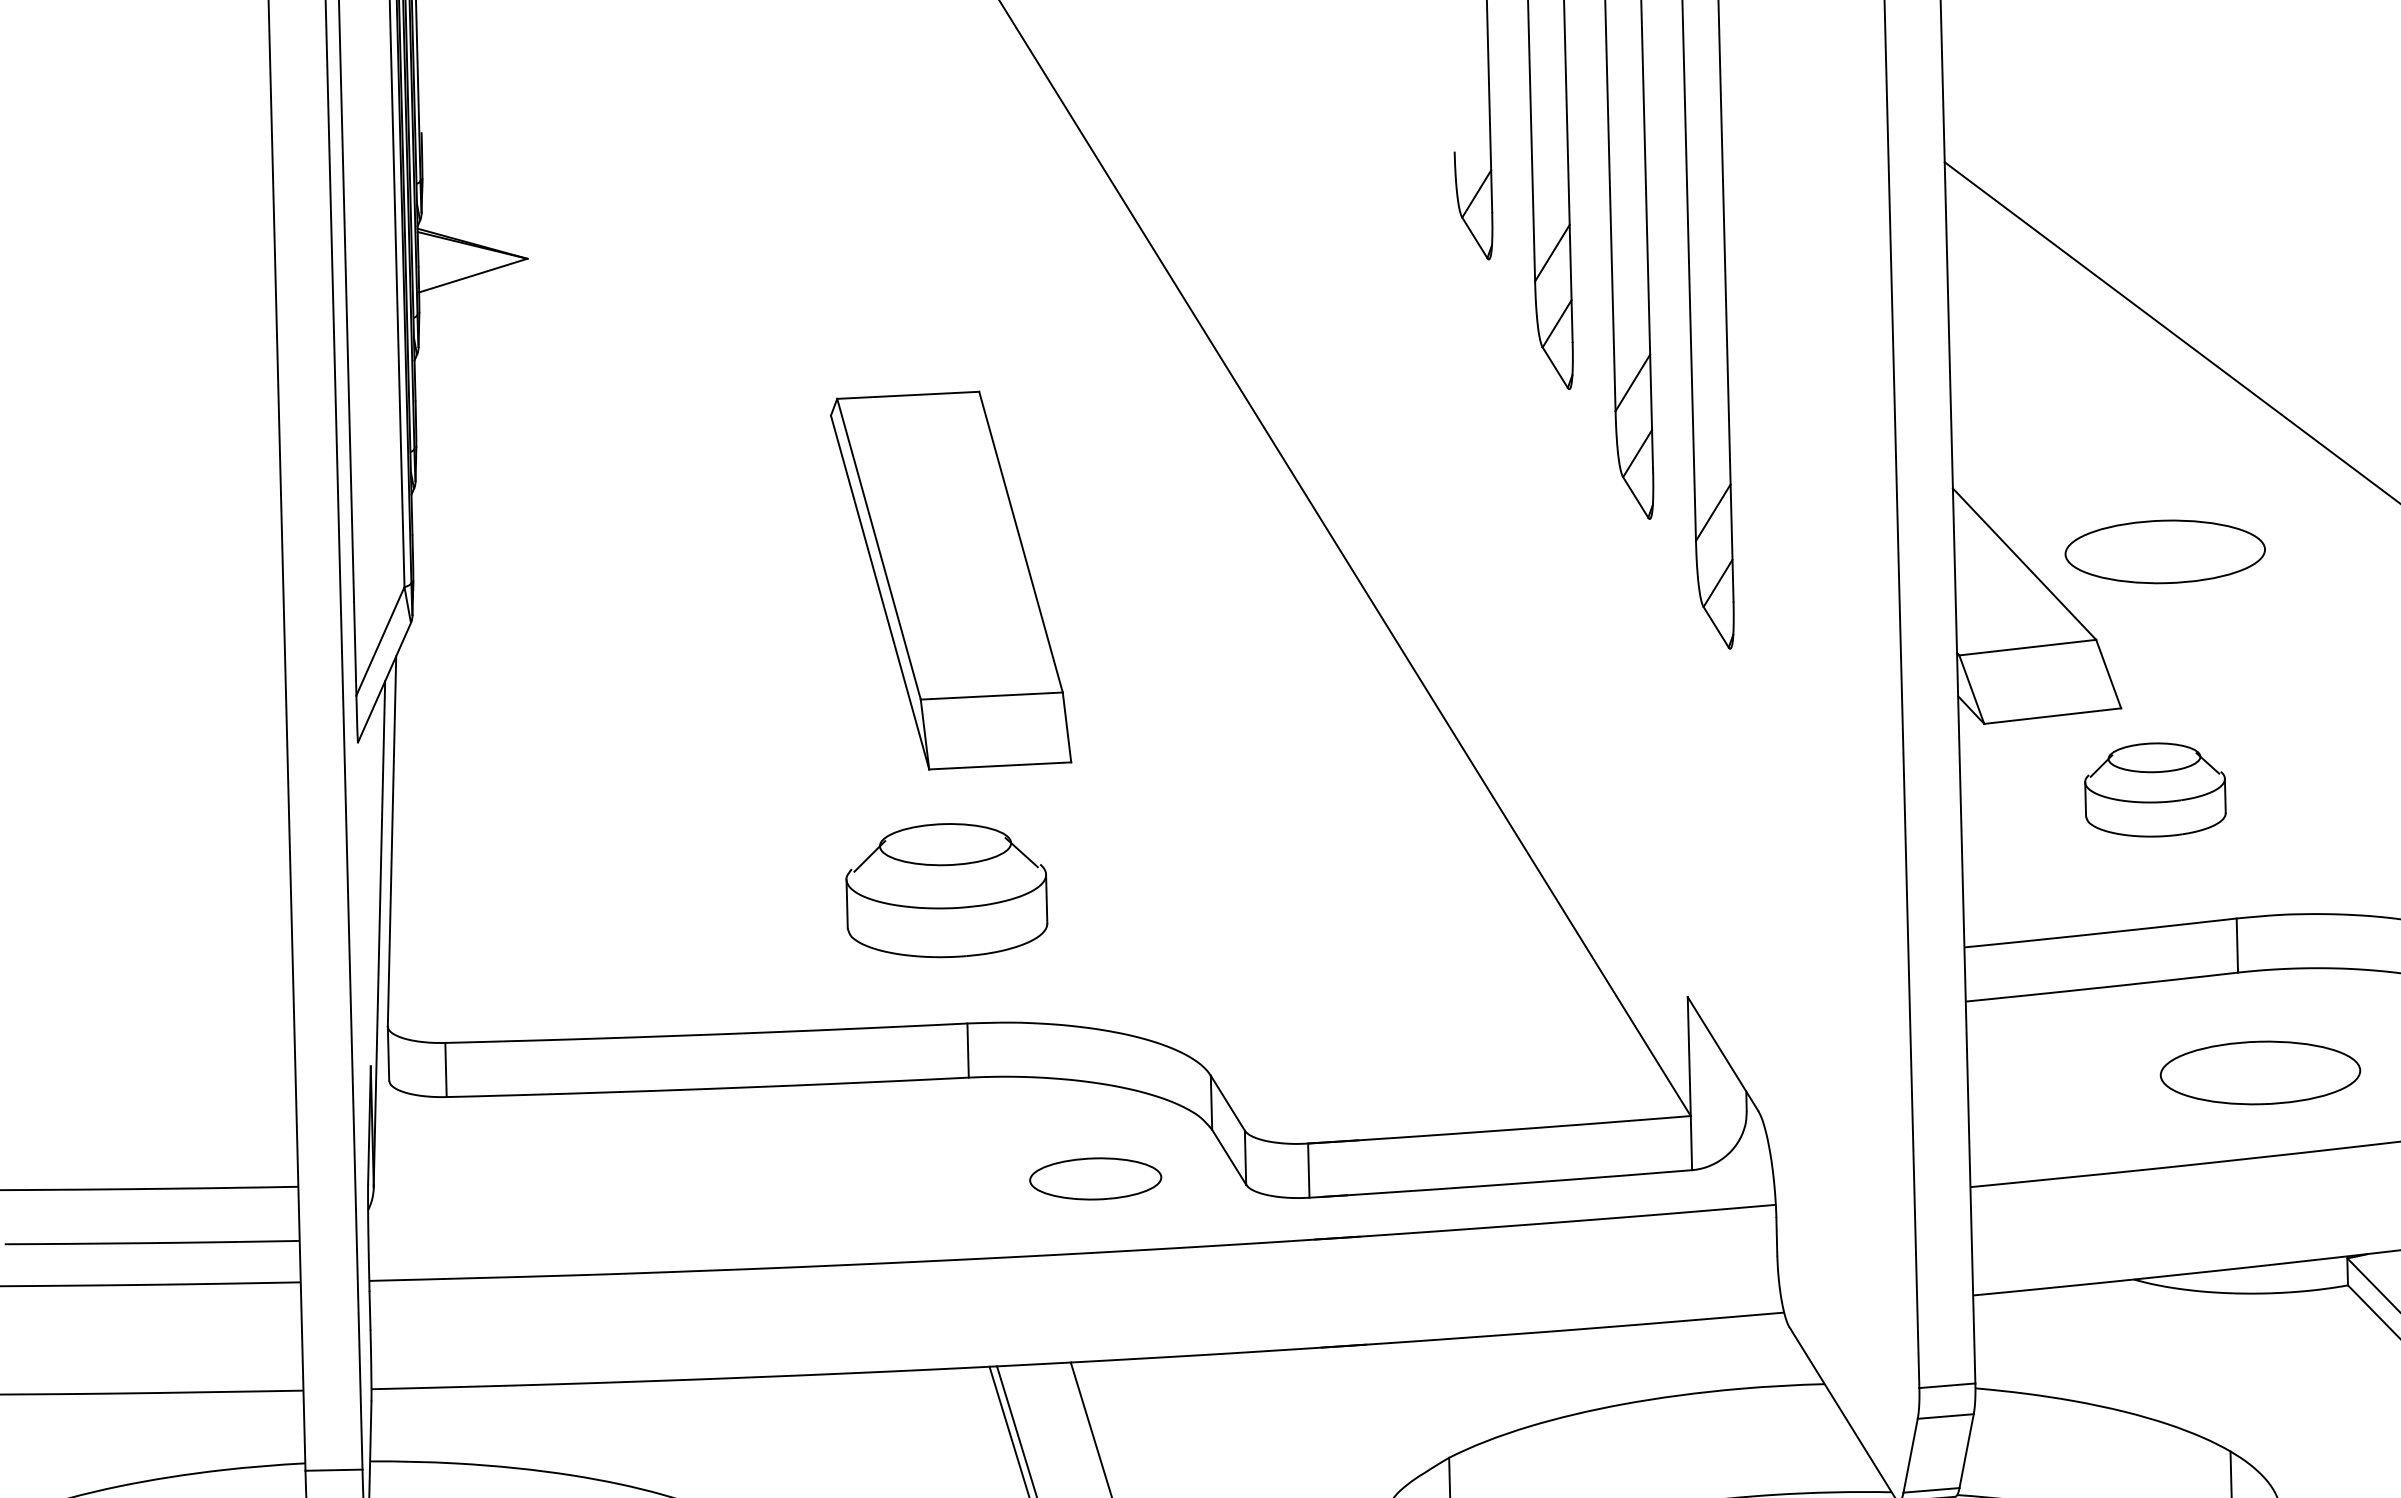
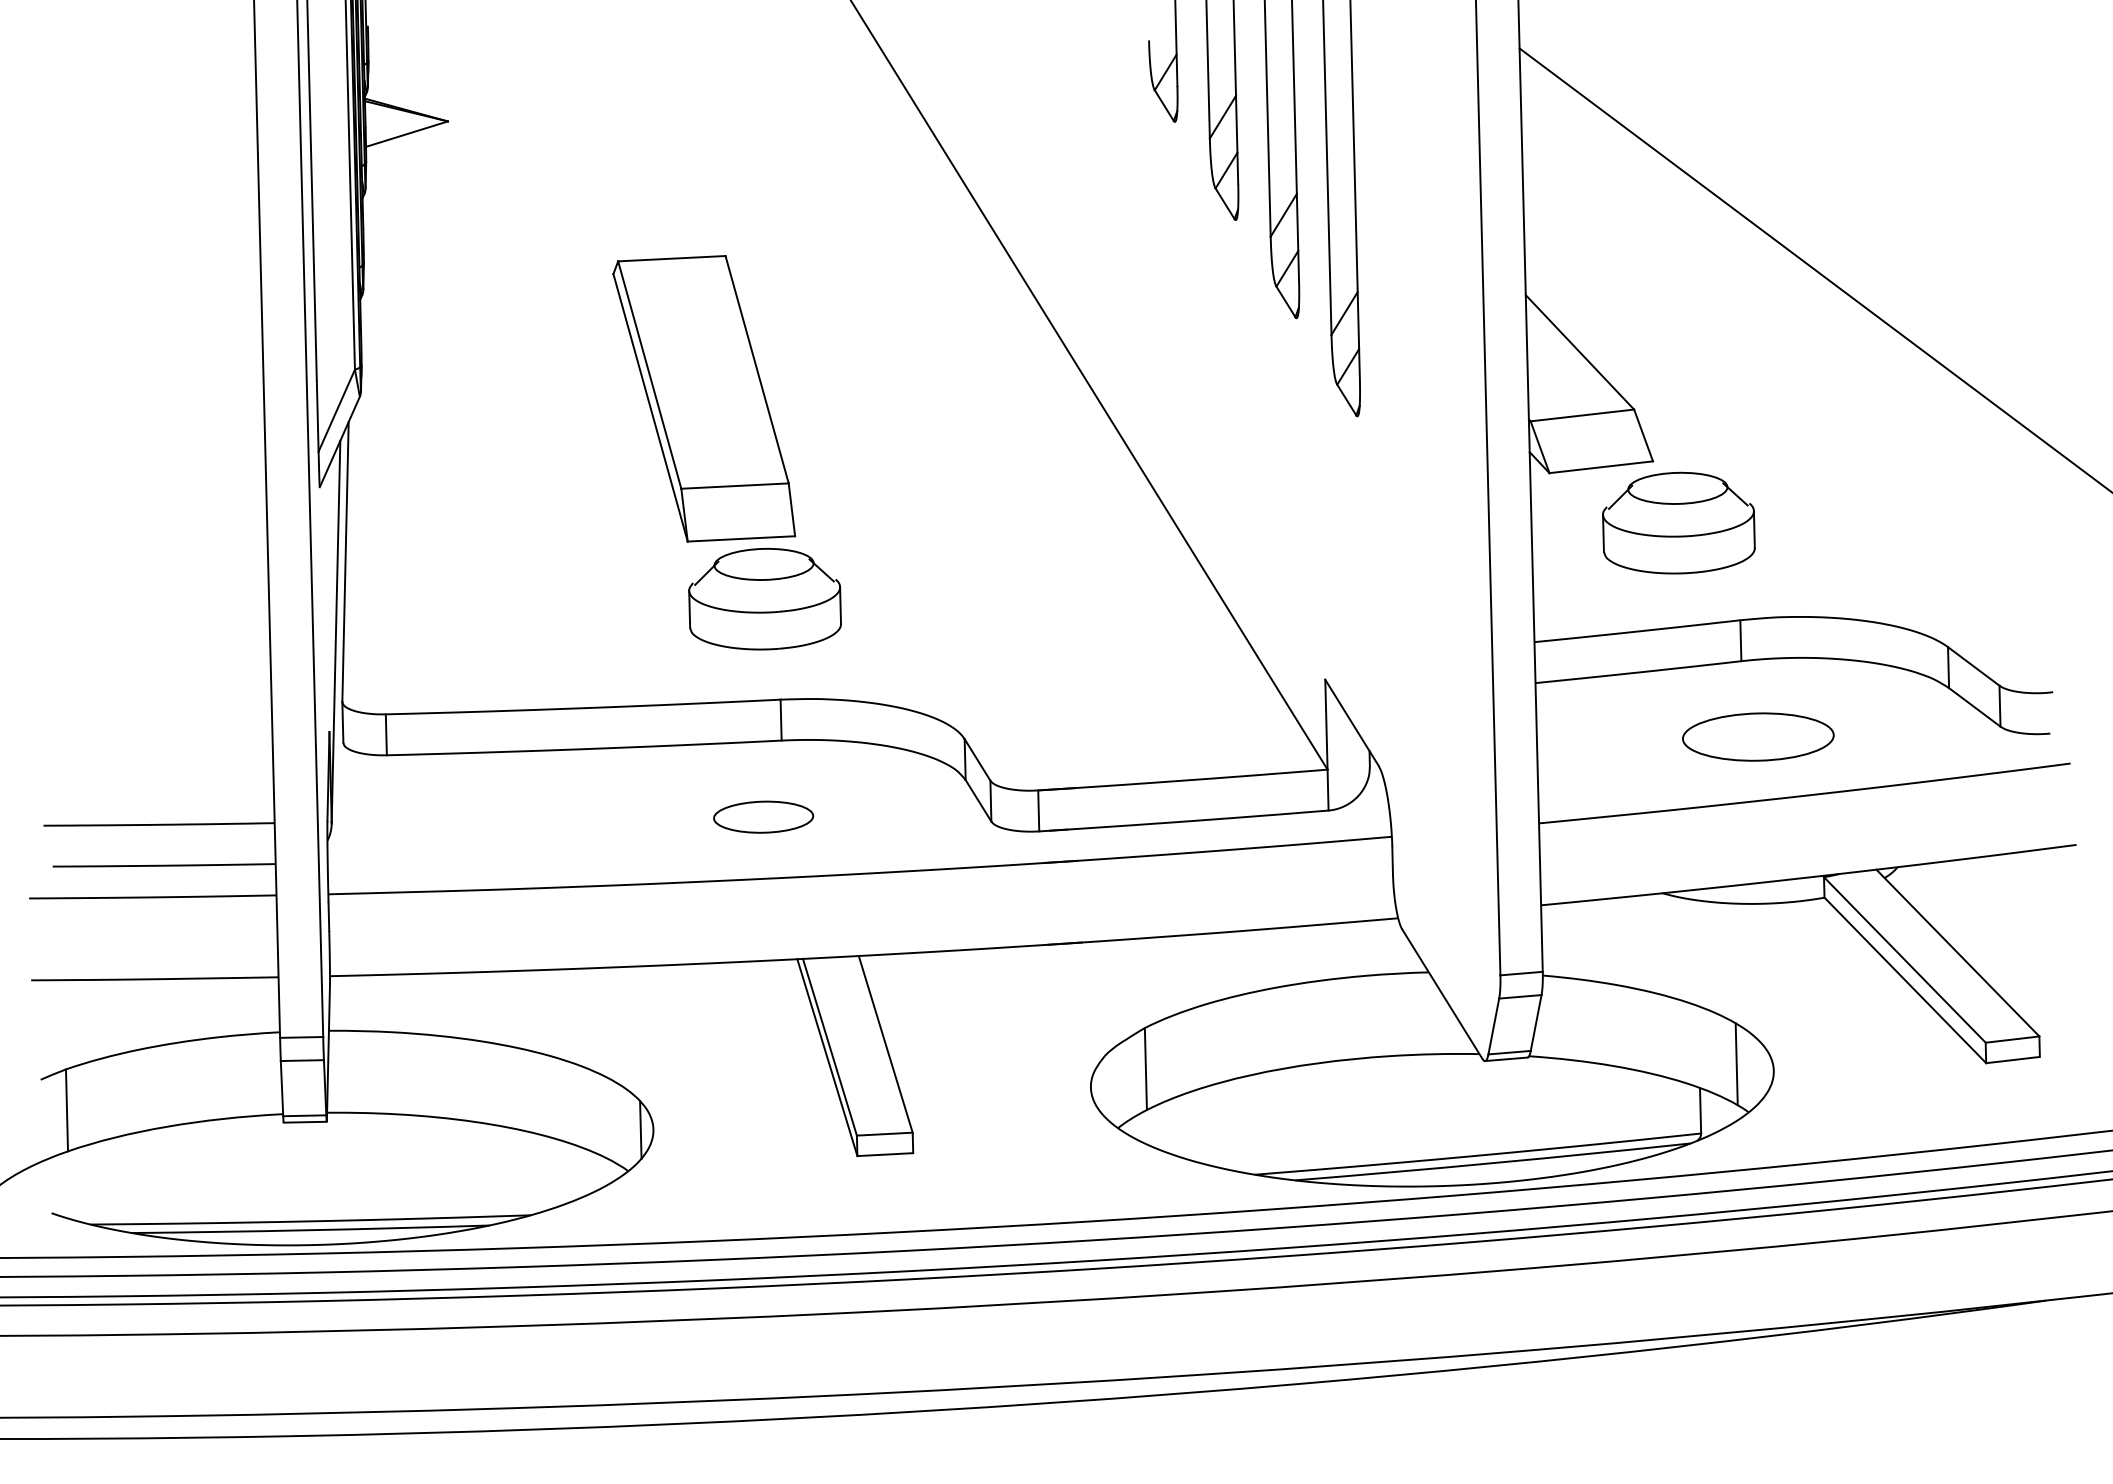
part: (2165, 551) -> (1686, 342), removed
part: (951, 580) -> (704, 398), moved
part: (2154, 789) -> (1678, 522), size x1.43
part: (1095, 1178) -> (763, 816), moved

